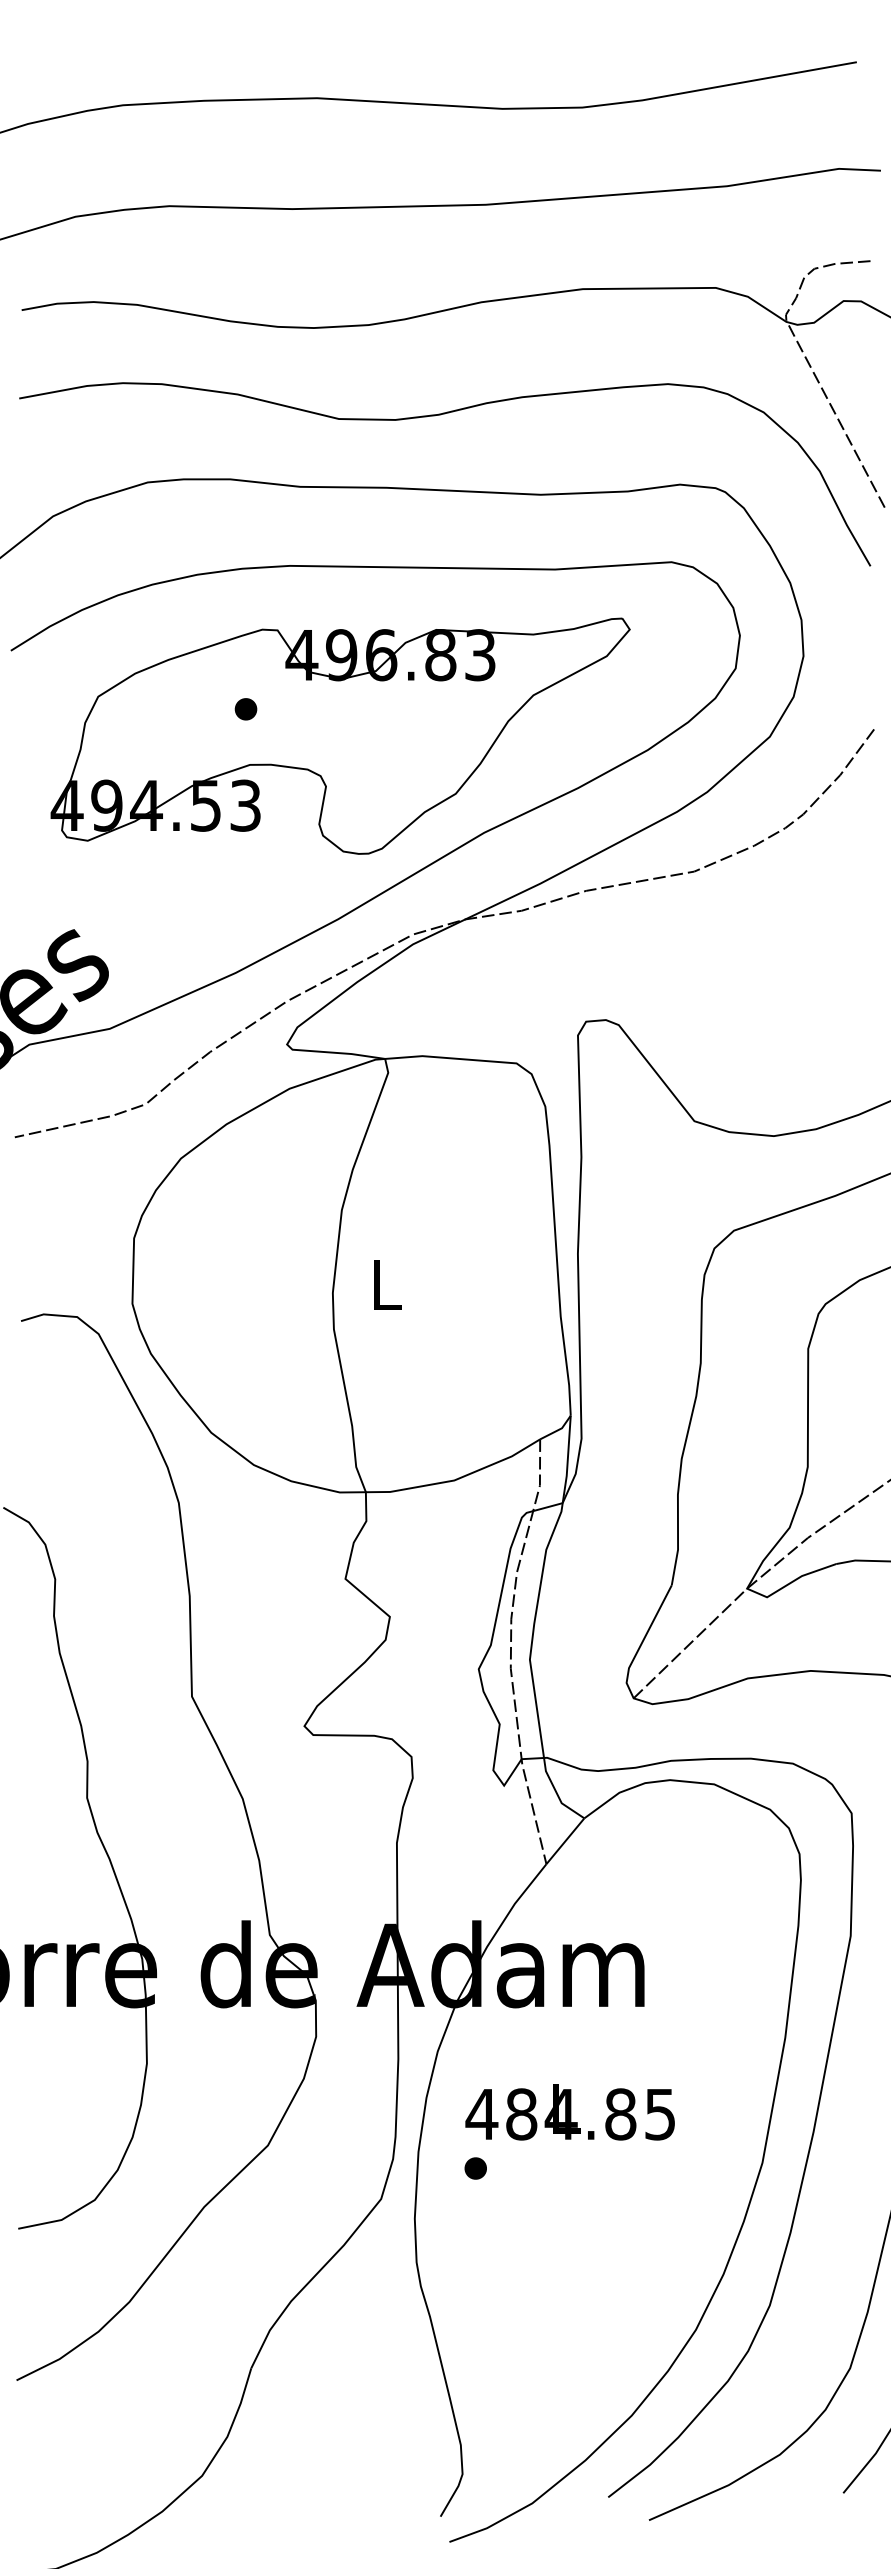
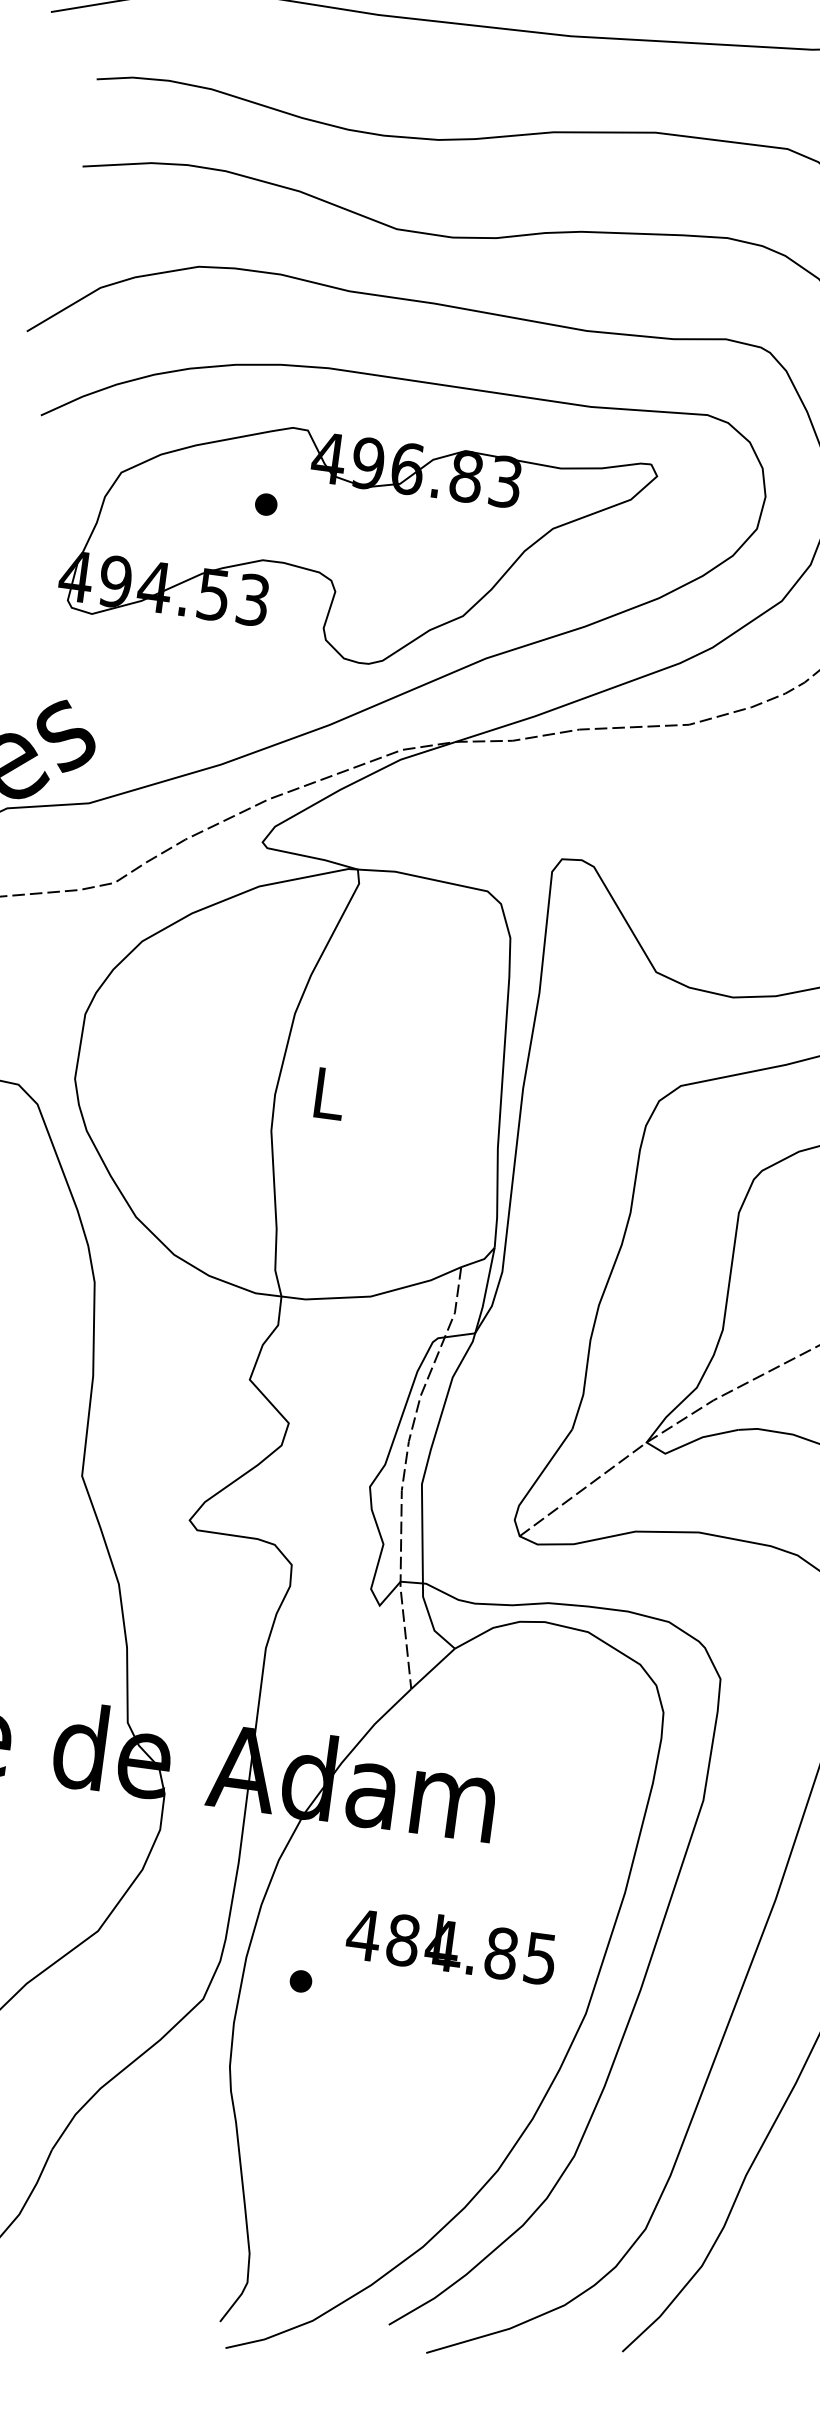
text: (569, 2112) -> (450, 1944), moved

